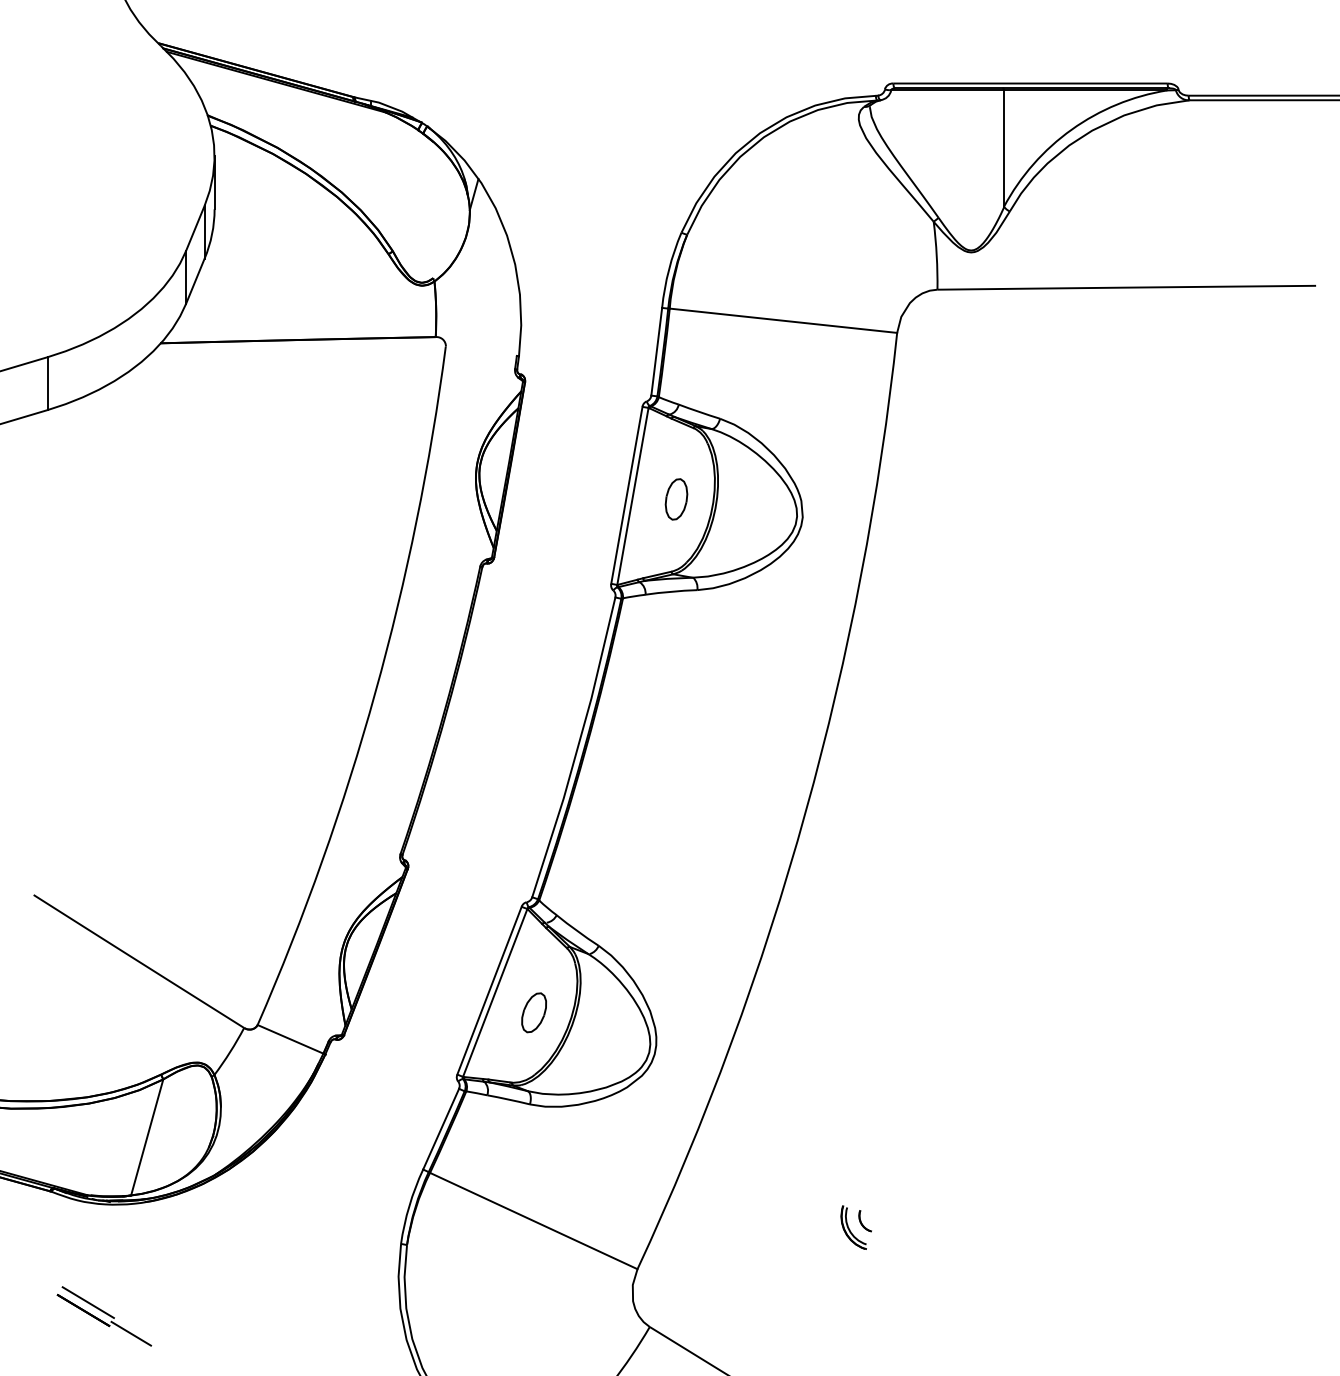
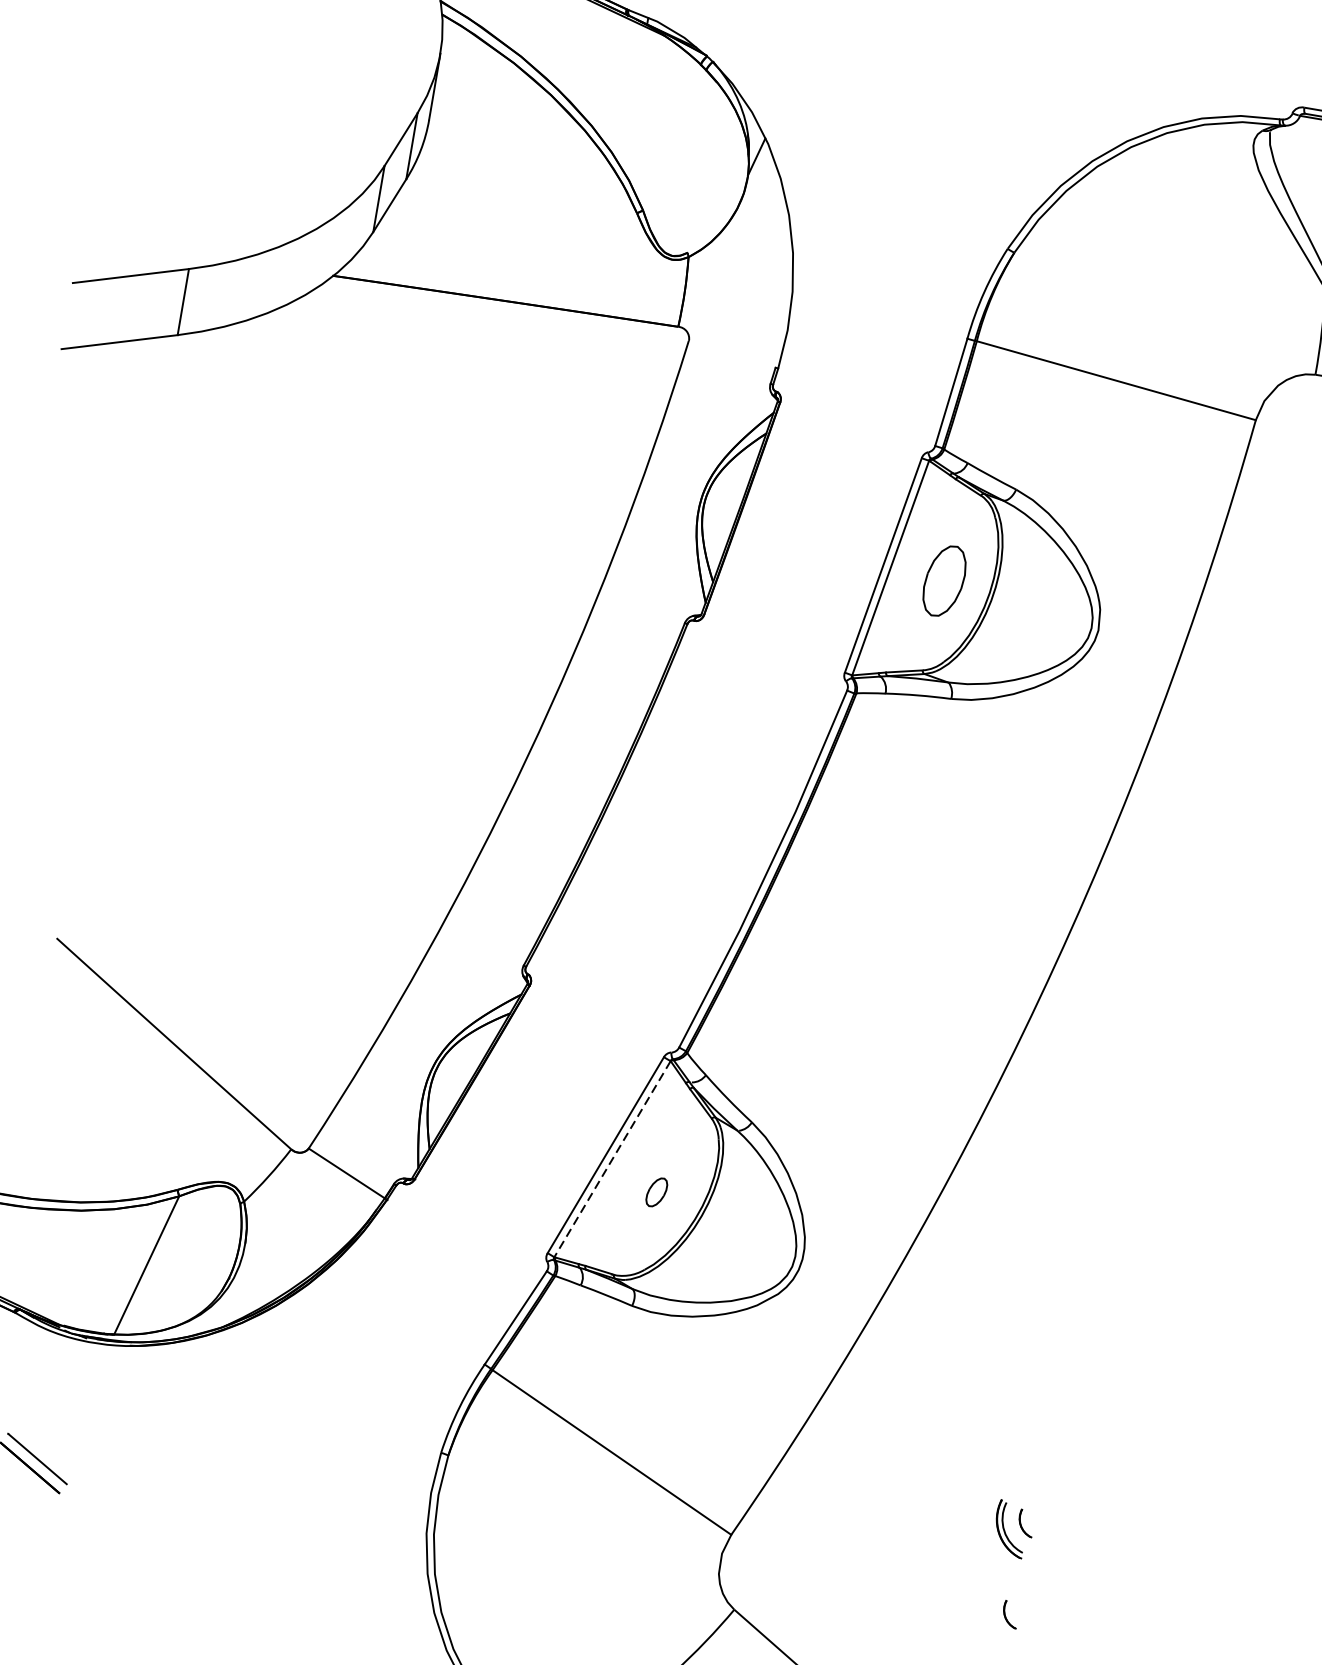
part: (676, 499) -> (944, 581), size x1.4
line: (495, 992) -> (612, 1158), solid -> dashed
part: (533, 1012) -> (656, 1191), size x0.6
part: (864, 1294) -> (1009, 1614), added
line: (131, 1333) -> (85, 1507), removed

